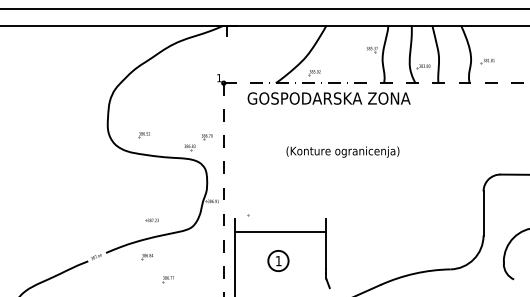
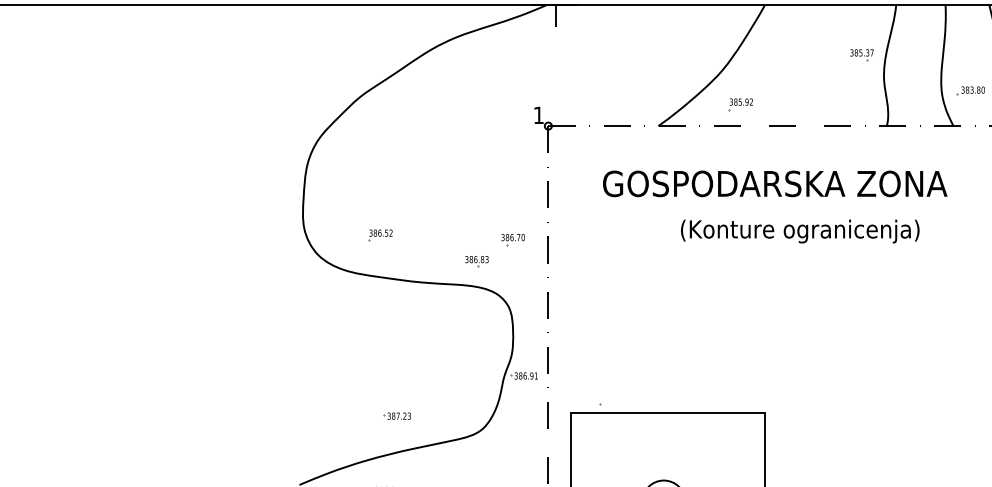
text: (328, 98) -> (773, 183), moved
text: (342, 151) -> (799, 230), moved
line: (280, 231) -> (668, 412), moved

